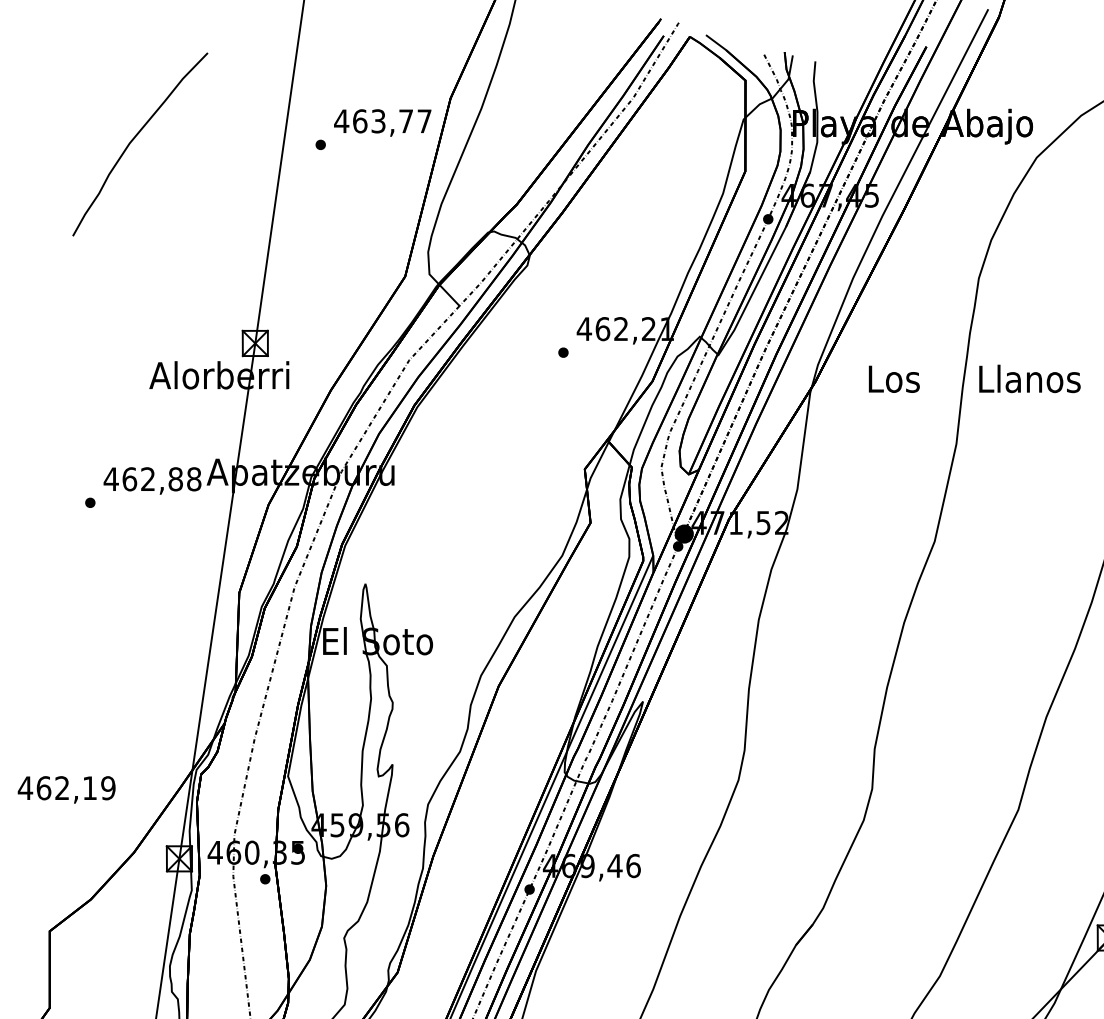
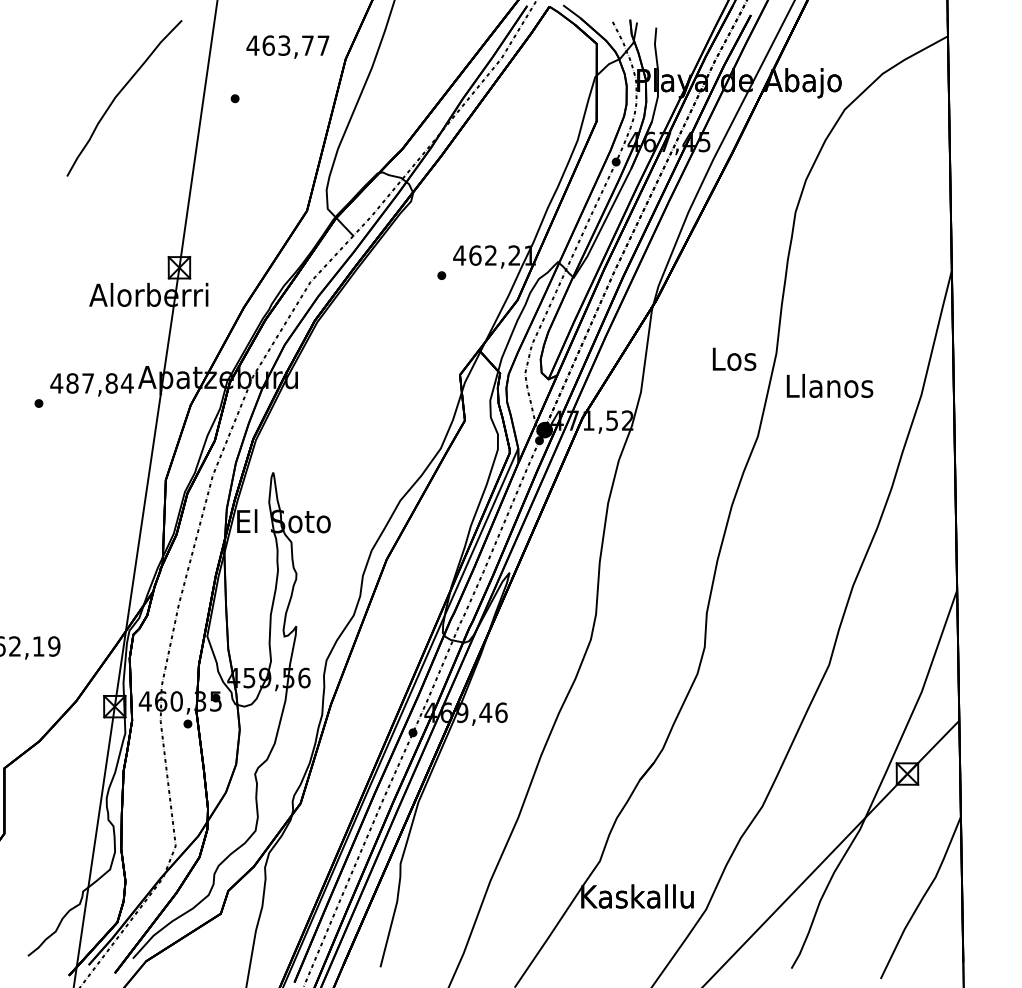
text: (382, 122) -> (287, 46), moved
curve: (135, 138) -> (120, 93), moved
text: (894, 378) -> (734, 358), moved
text: (1029, 378) -> (829, 385), moved
text: (161, 479) -> (99, 383), 462,88 -> 487,84

